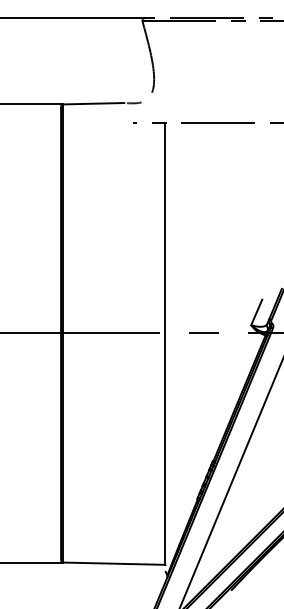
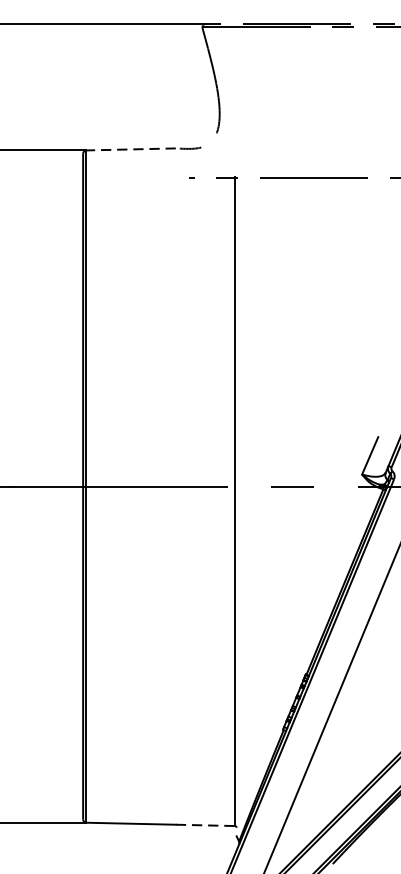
line: (93, 103) -> (130, 149), solid -> dashed
line: (144, 564) -> (205, 825), solid -> dashed

